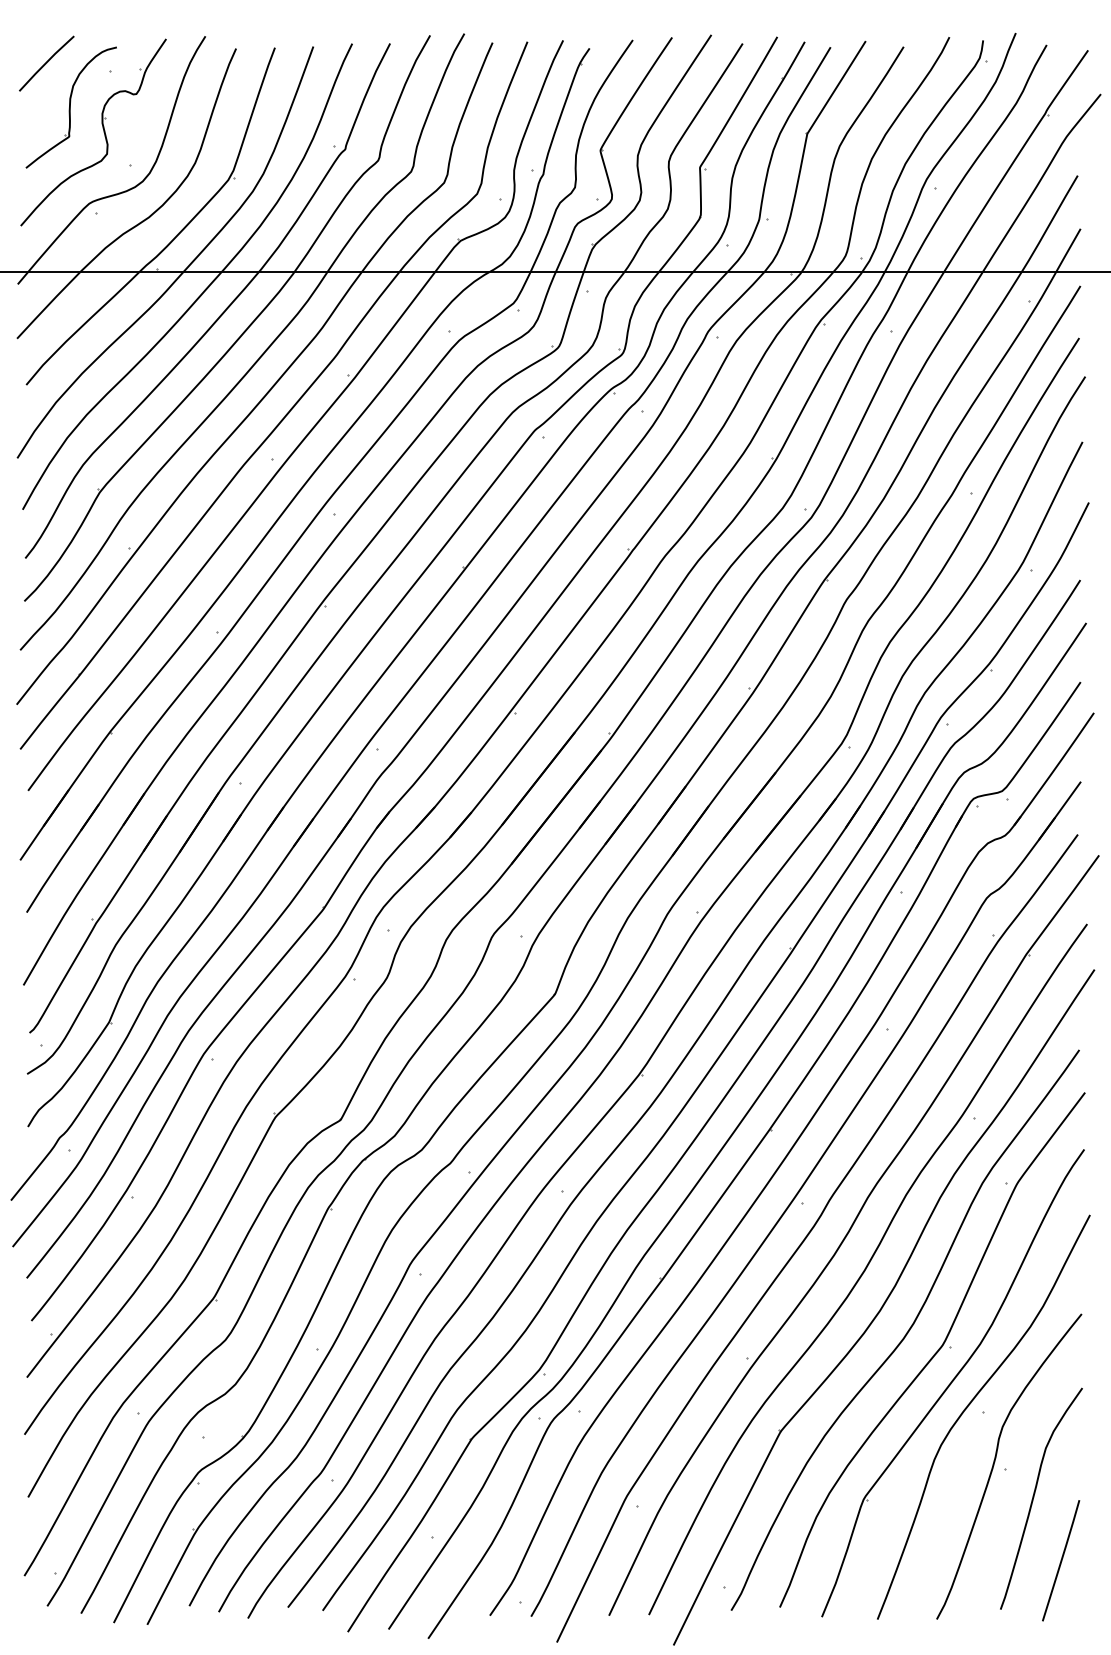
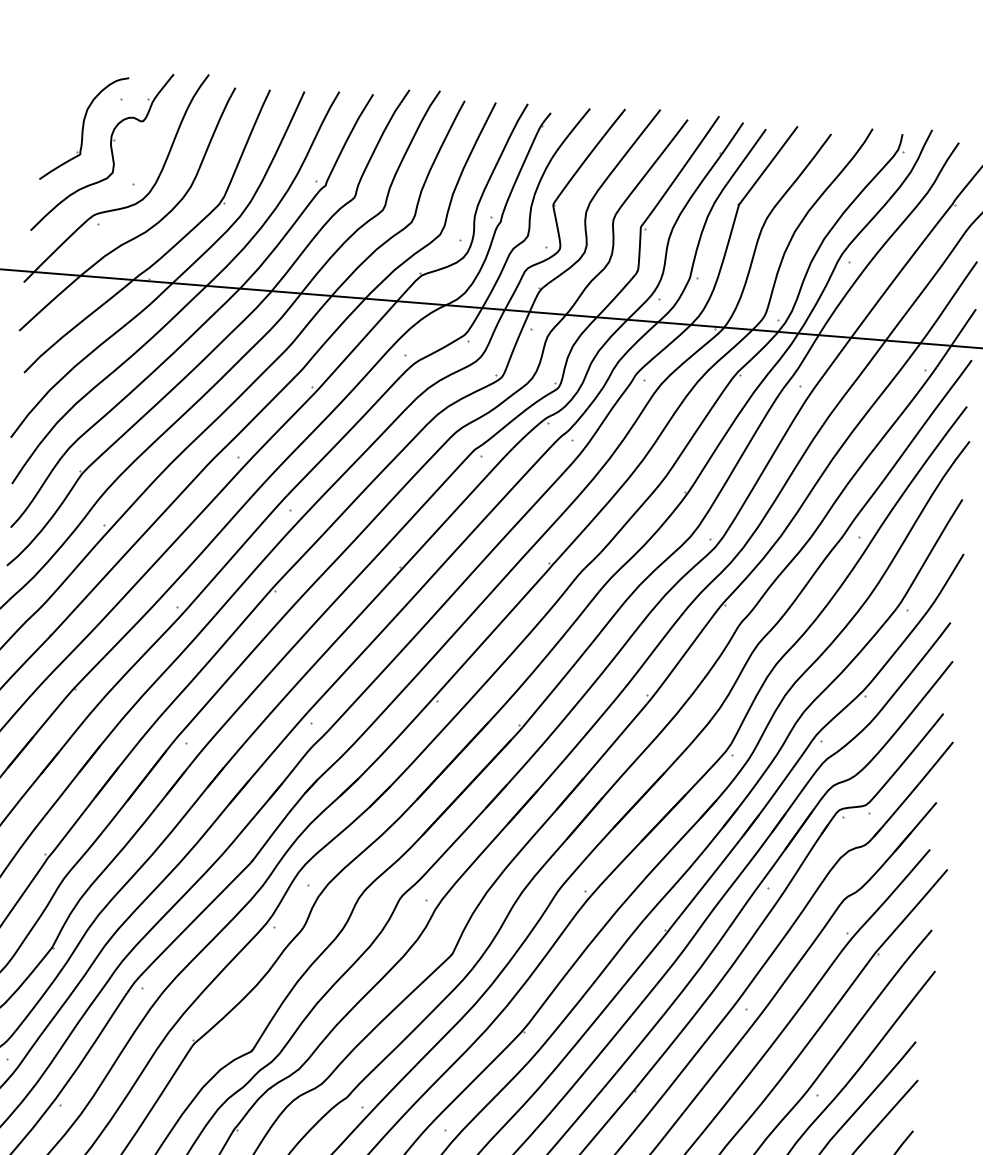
line: (46, 63) -> (65, 87), removed

